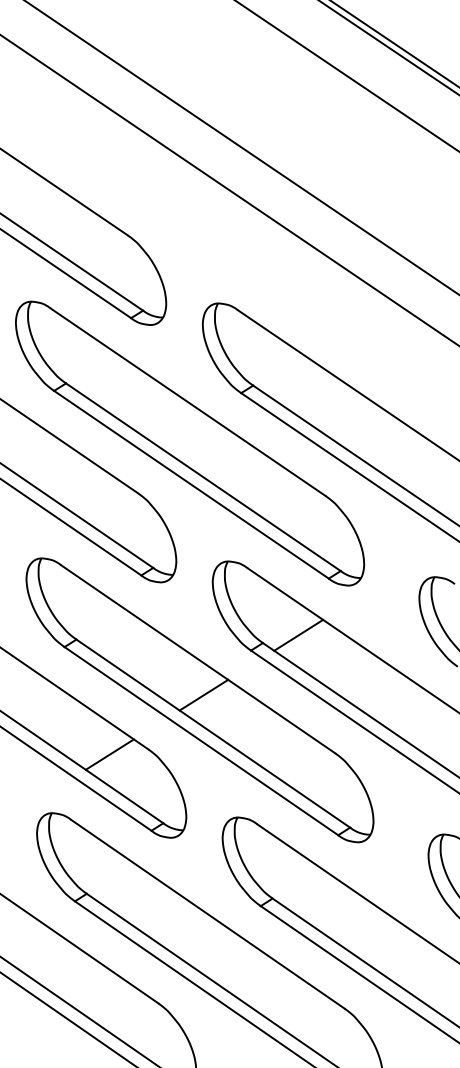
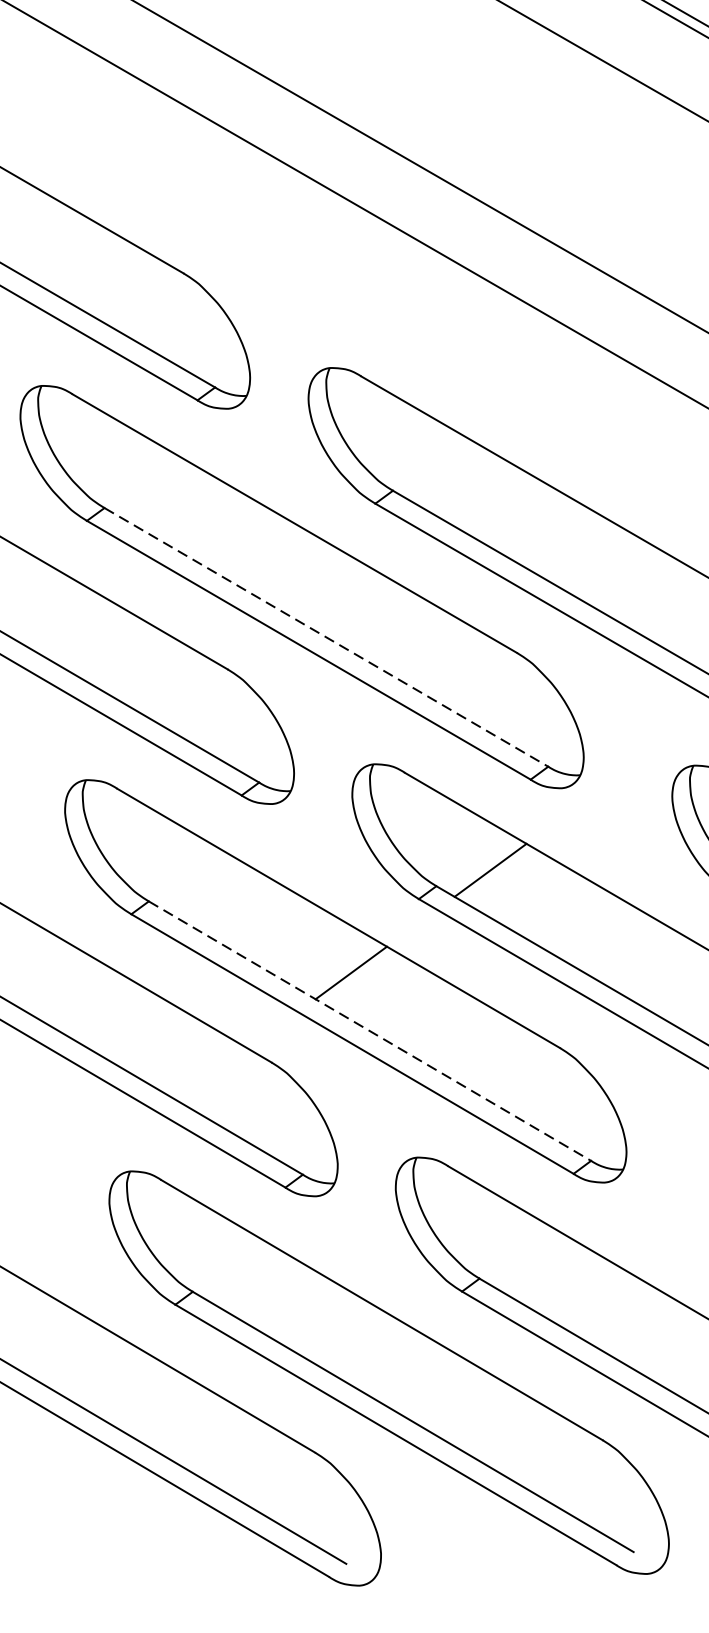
line: (203, 477) -> (326, 637), solid -> dashed
line: (213, 733) -> (370, 1030), solid -> dashed
line: (109, 754) -> (212, 1074), removed

